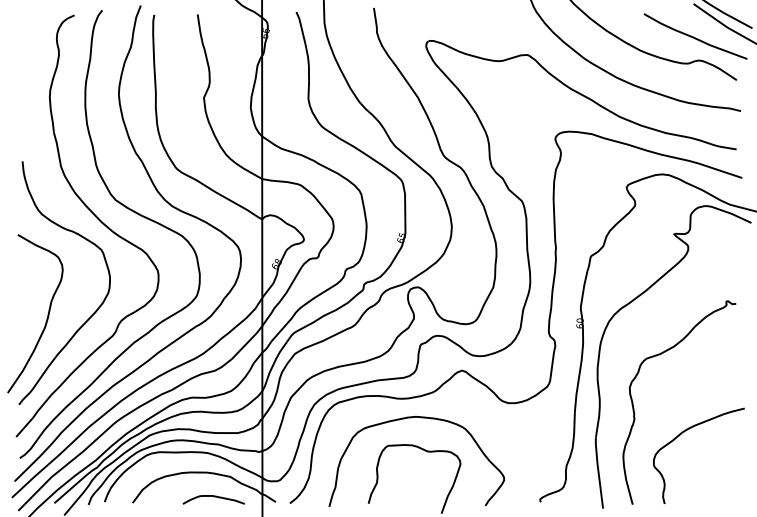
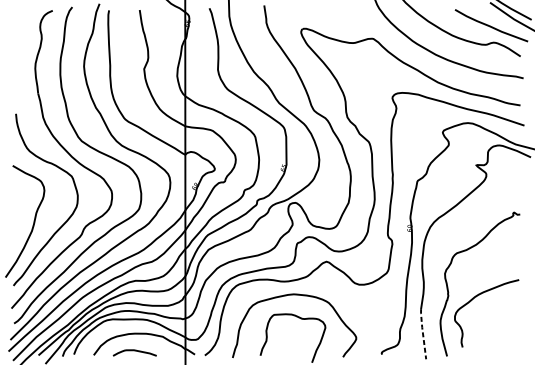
curve: (679, 436) -> (473, 299), moved
line: (598, 471) -> (422, 332), solid -> dashed
curve: (214, 497) -> (135, 351), moved

